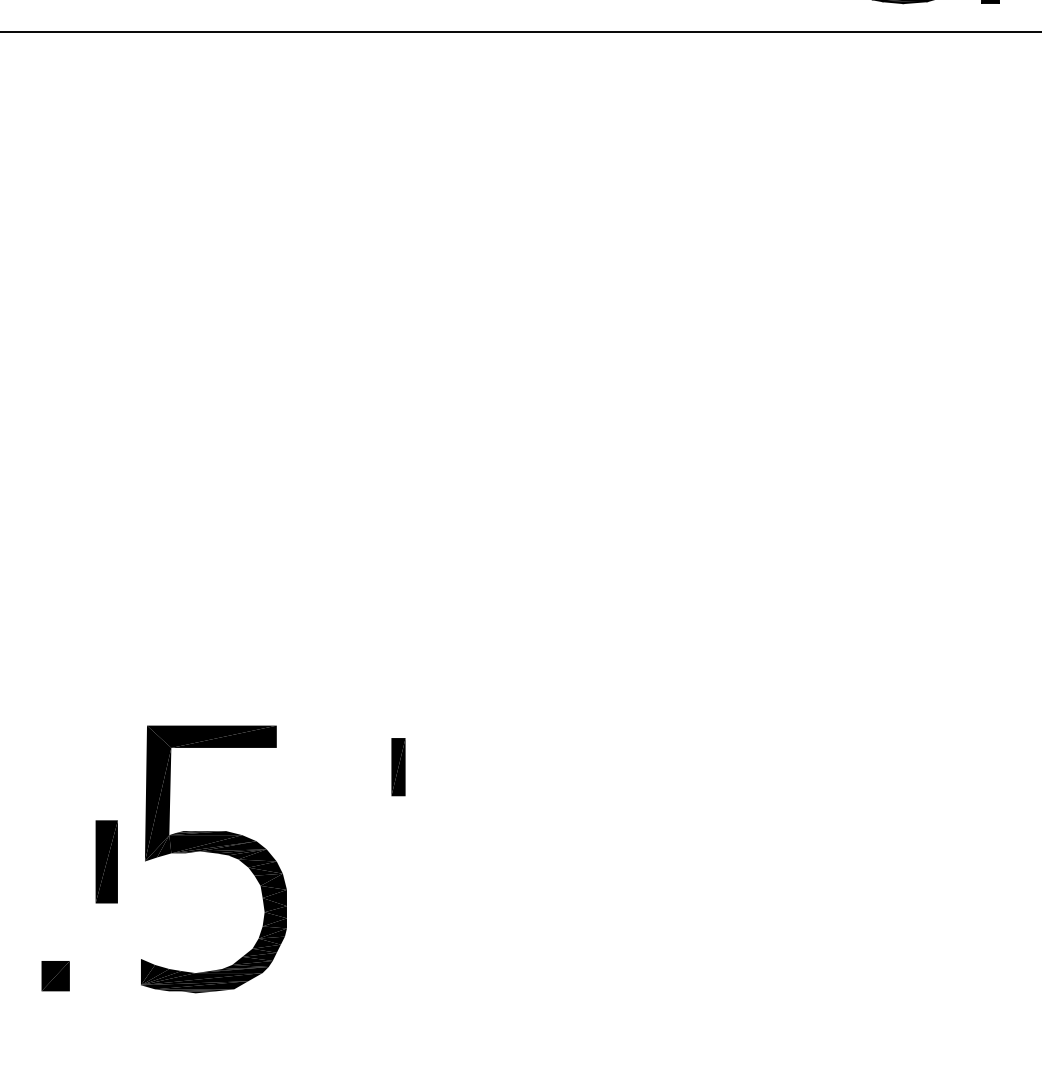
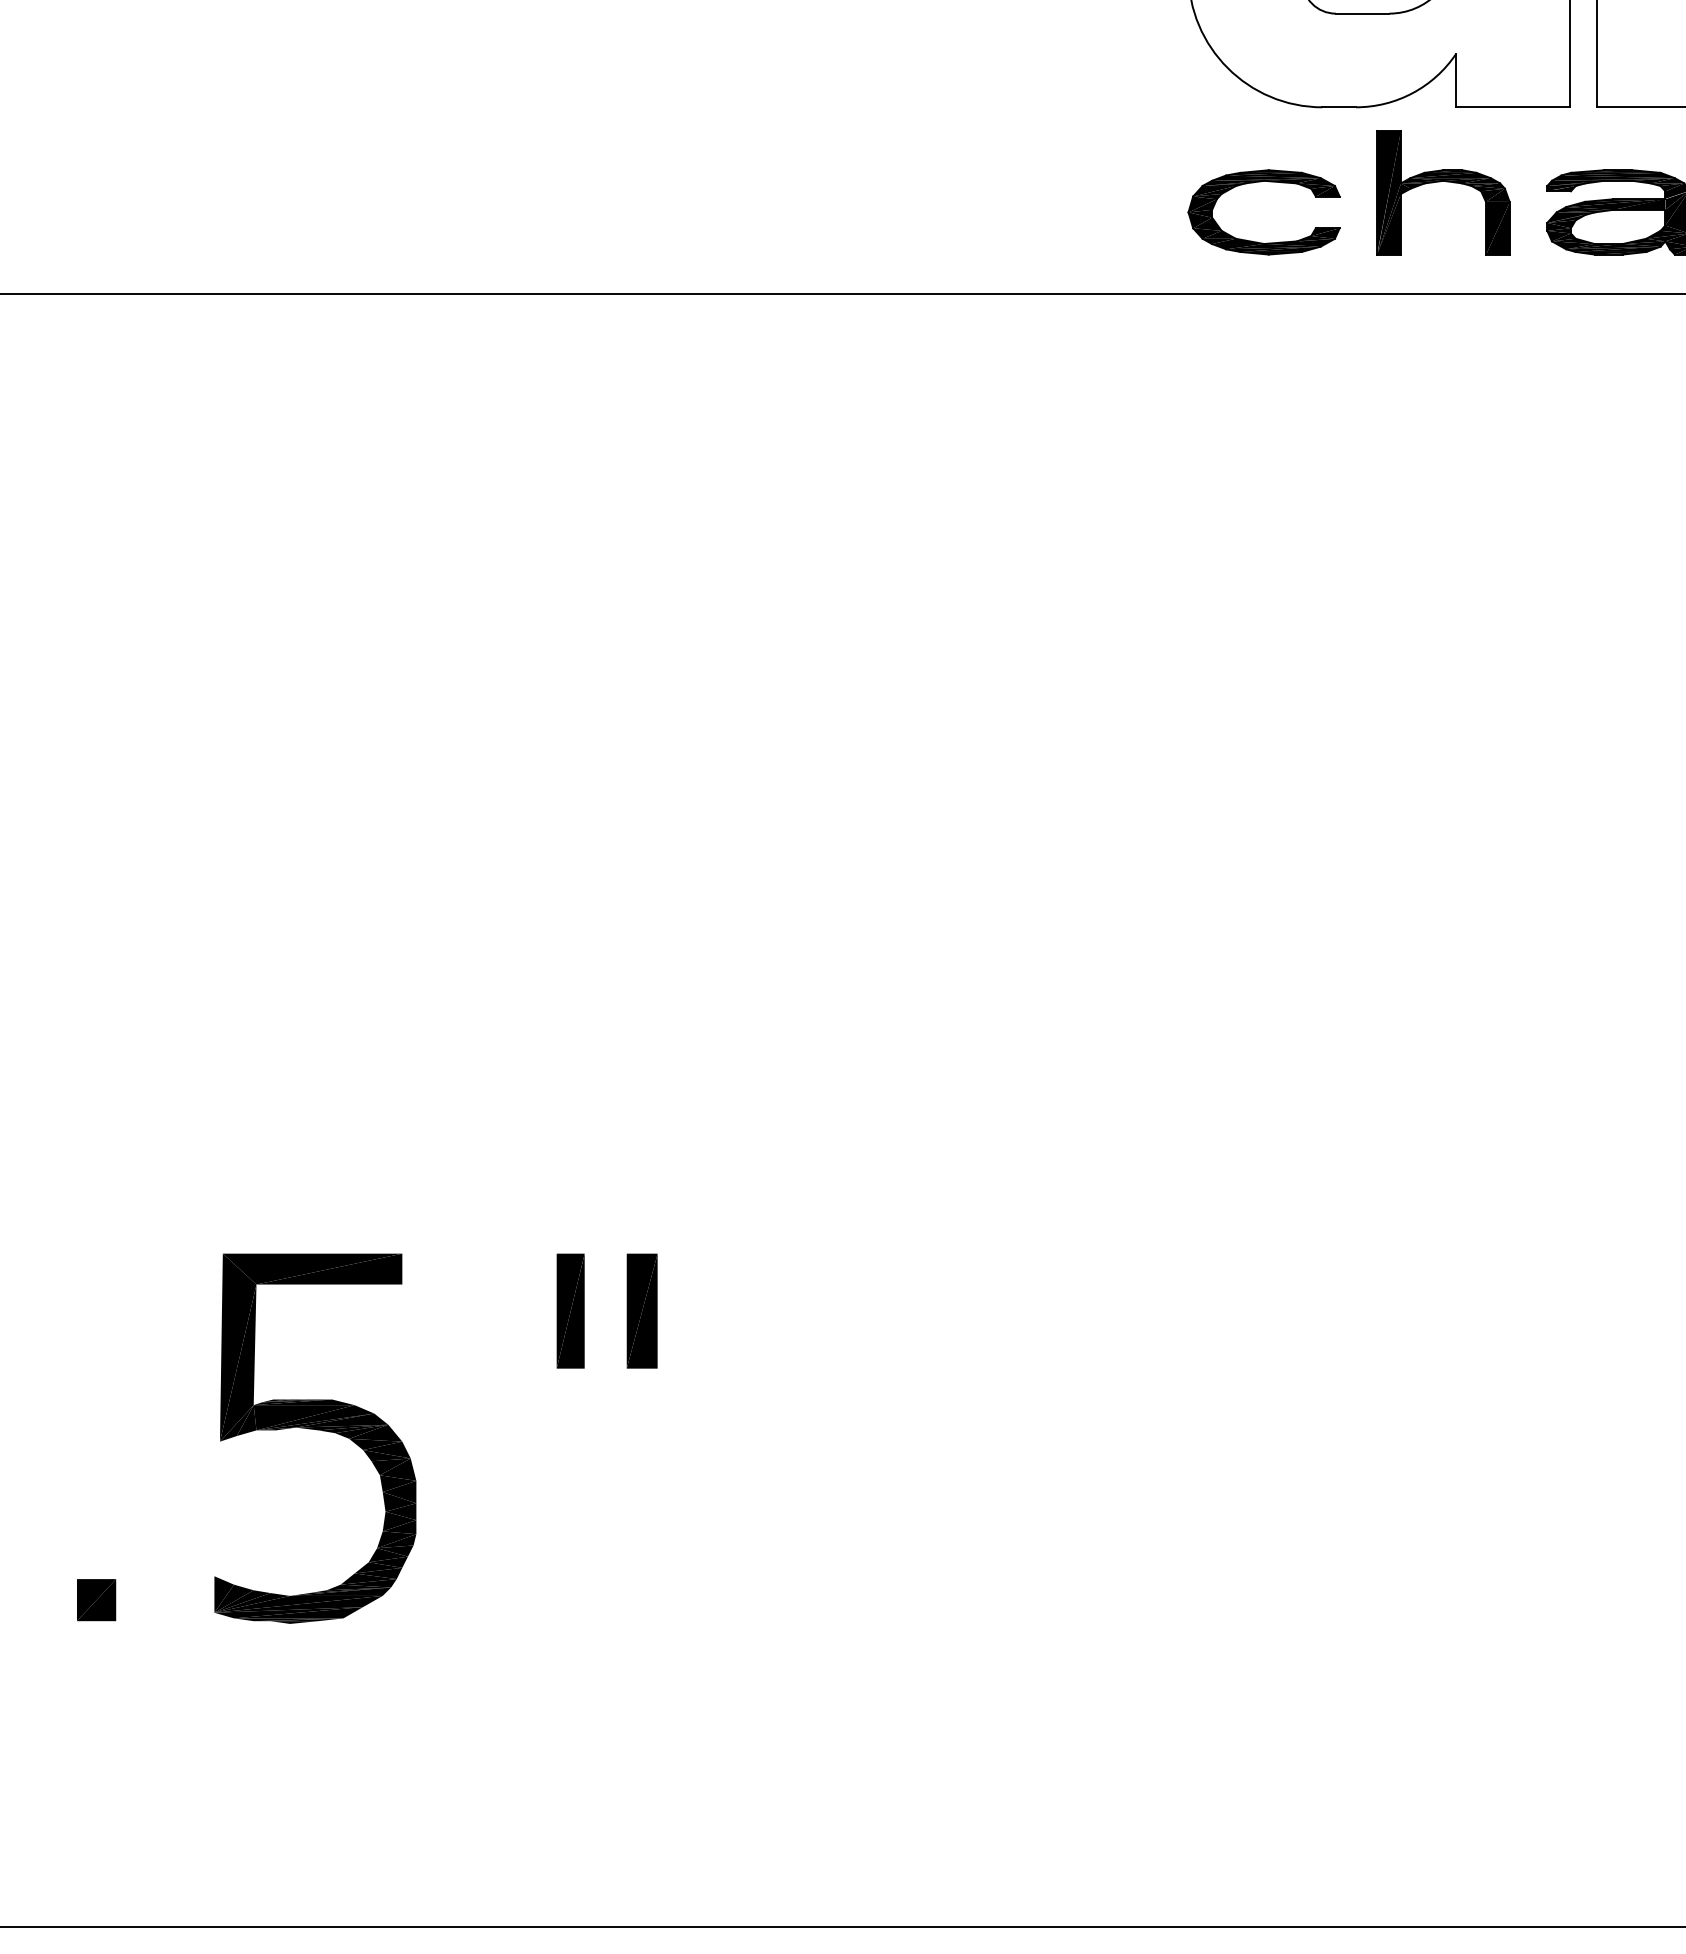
part: (398, 766) -> (570, 1310), size x1.43
part: (106, 861) -> (641, 1310), moved

